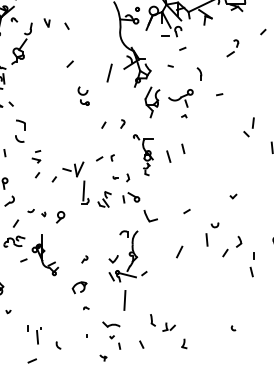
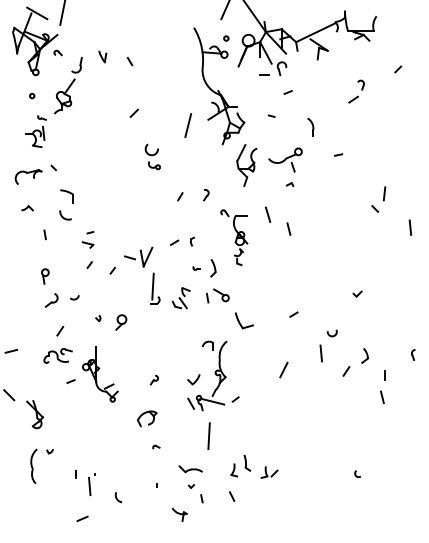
line: (169, 156) -> (268, 214), moved
part: (128, 177) -> (213, 268), size x1.67
arc: (30, 211) -> (74, 298), moved
part: (184, 343) -> (234, 470), moved
part: (103, 357) -> (179, 514), size x1.67

